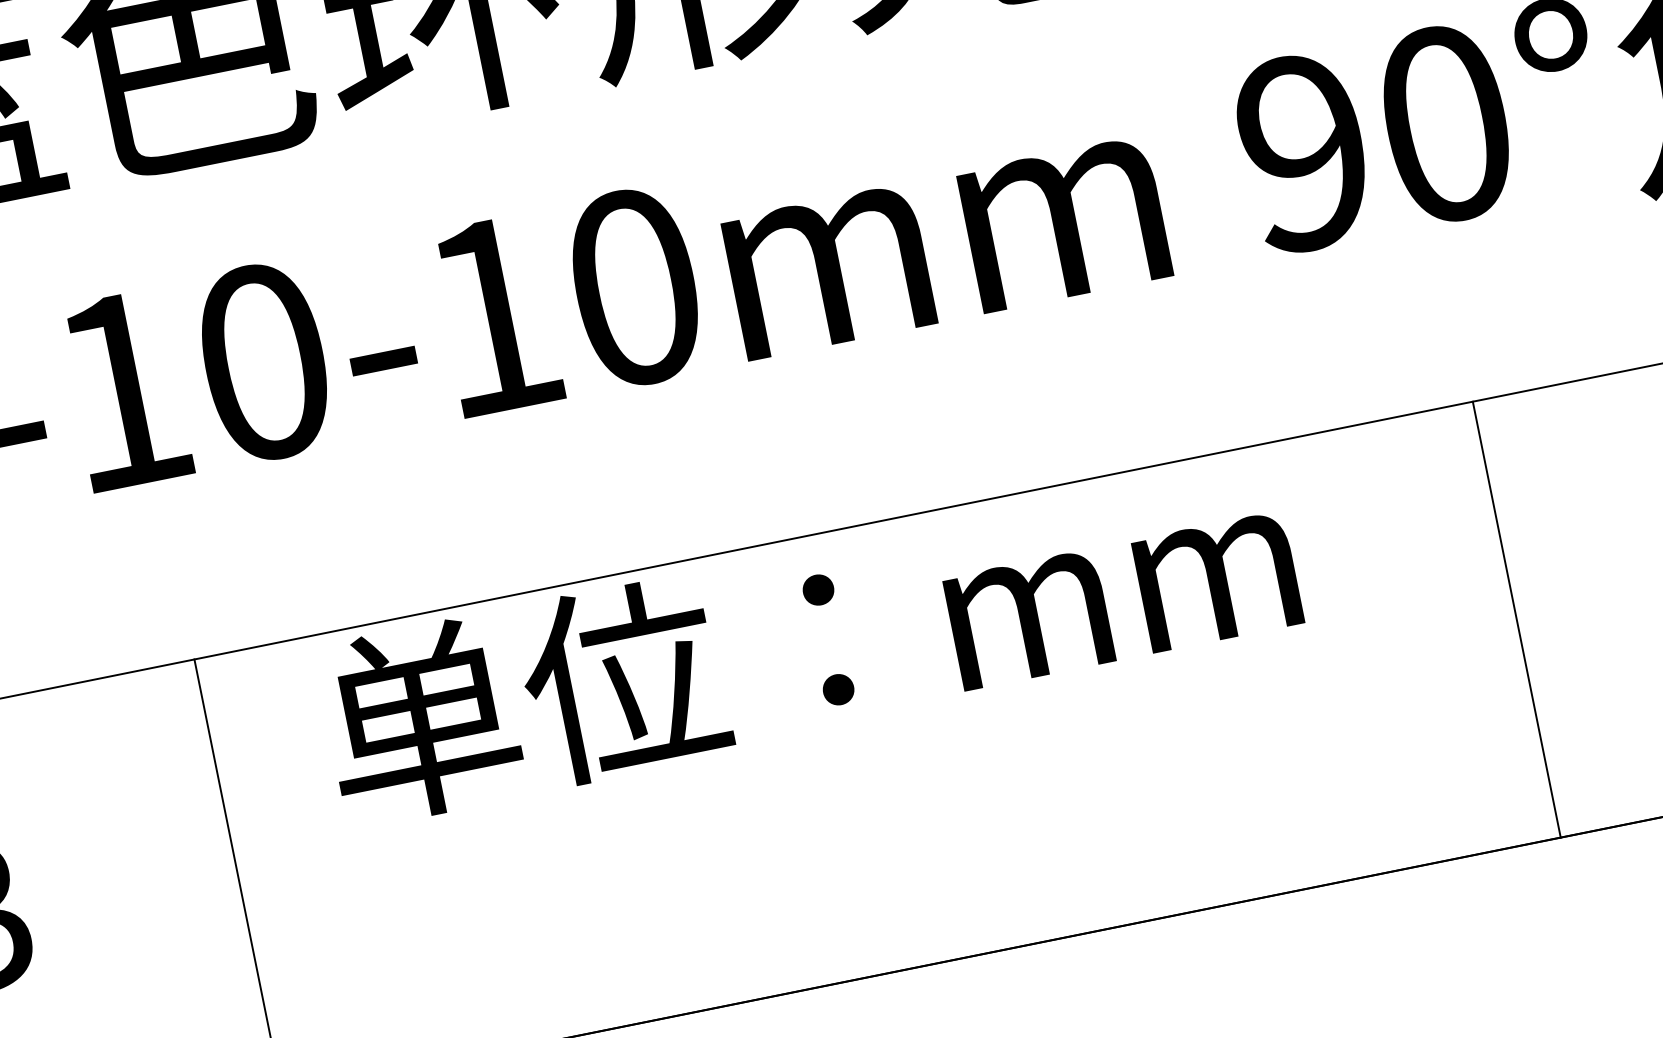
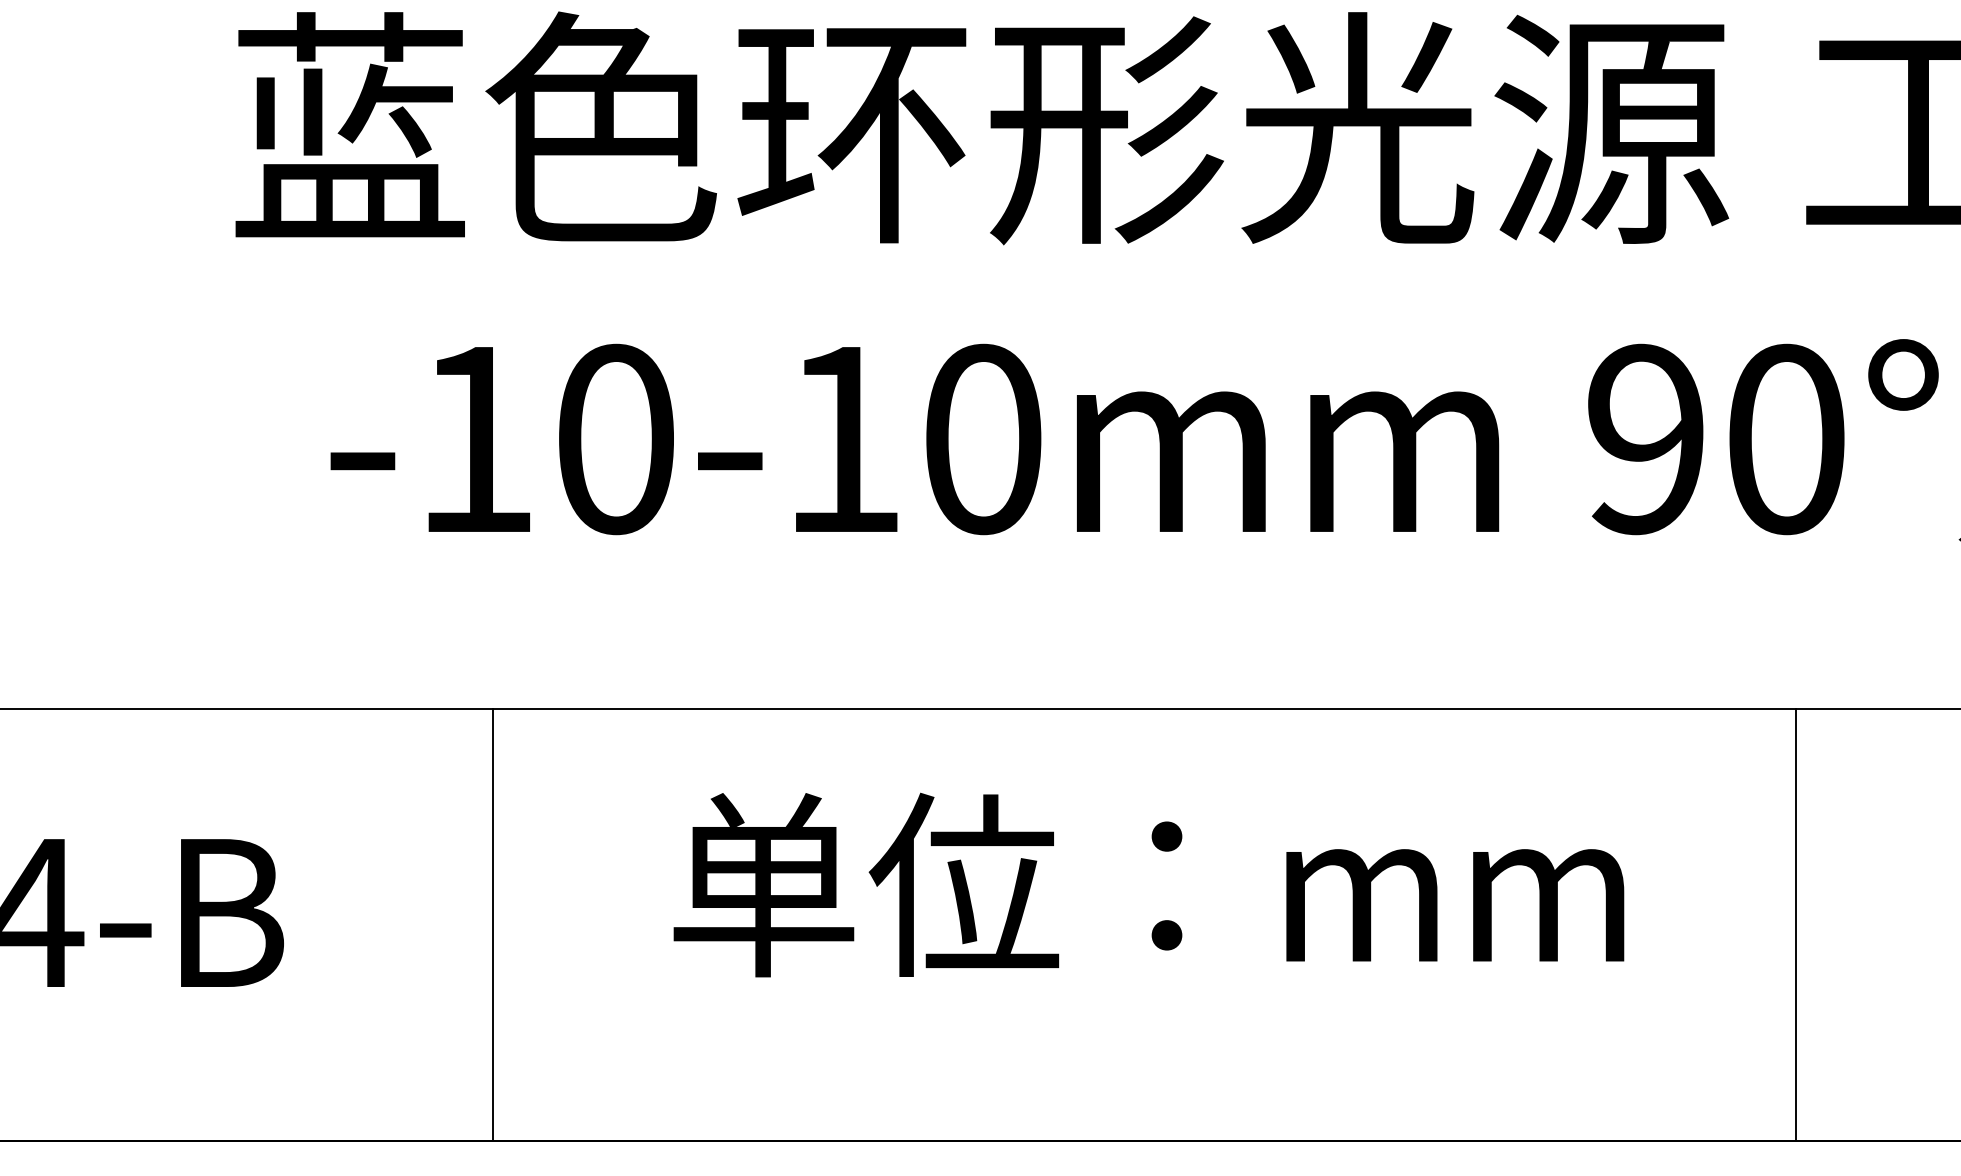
line: (1516, 619) -> (1795, 924), moved
text: (809, 642) -> (1148, 884), moved

